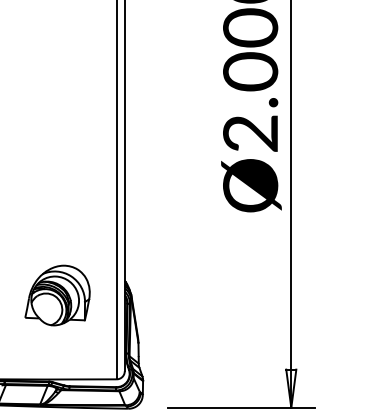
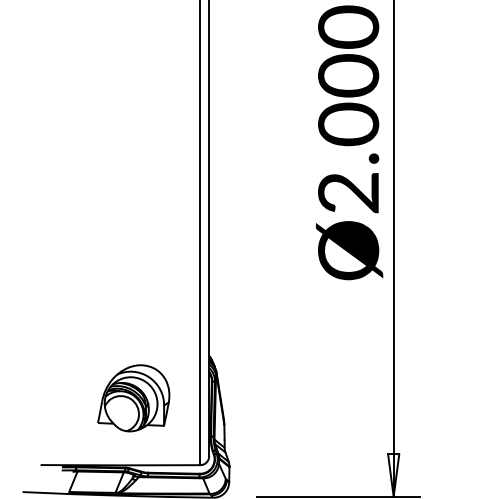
part: (57, 295) -> (133, 398), moved

